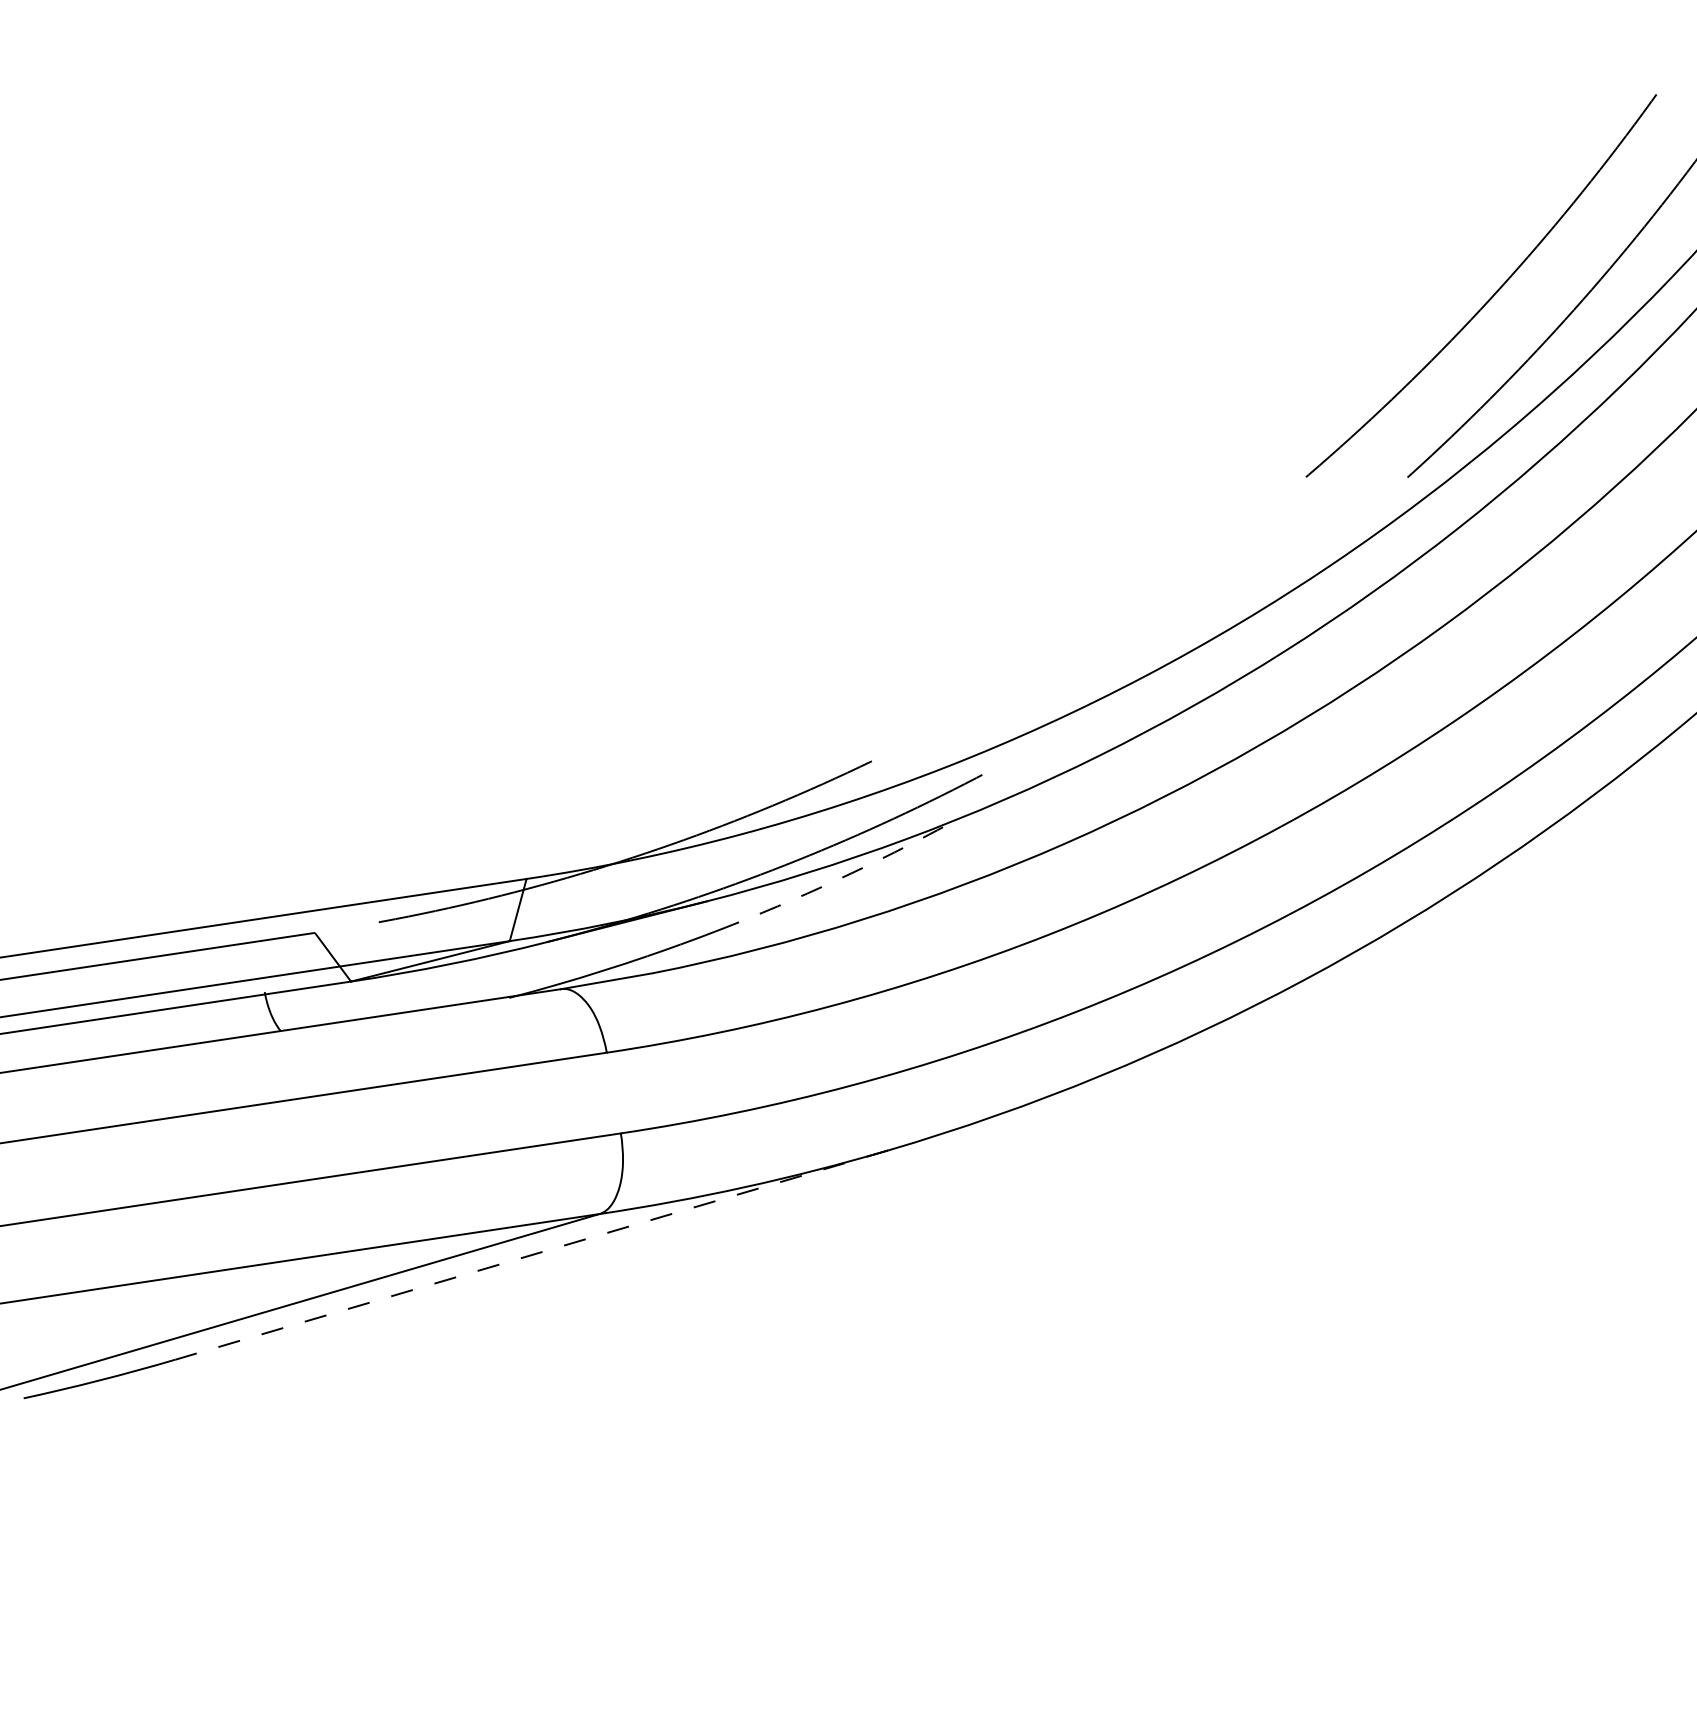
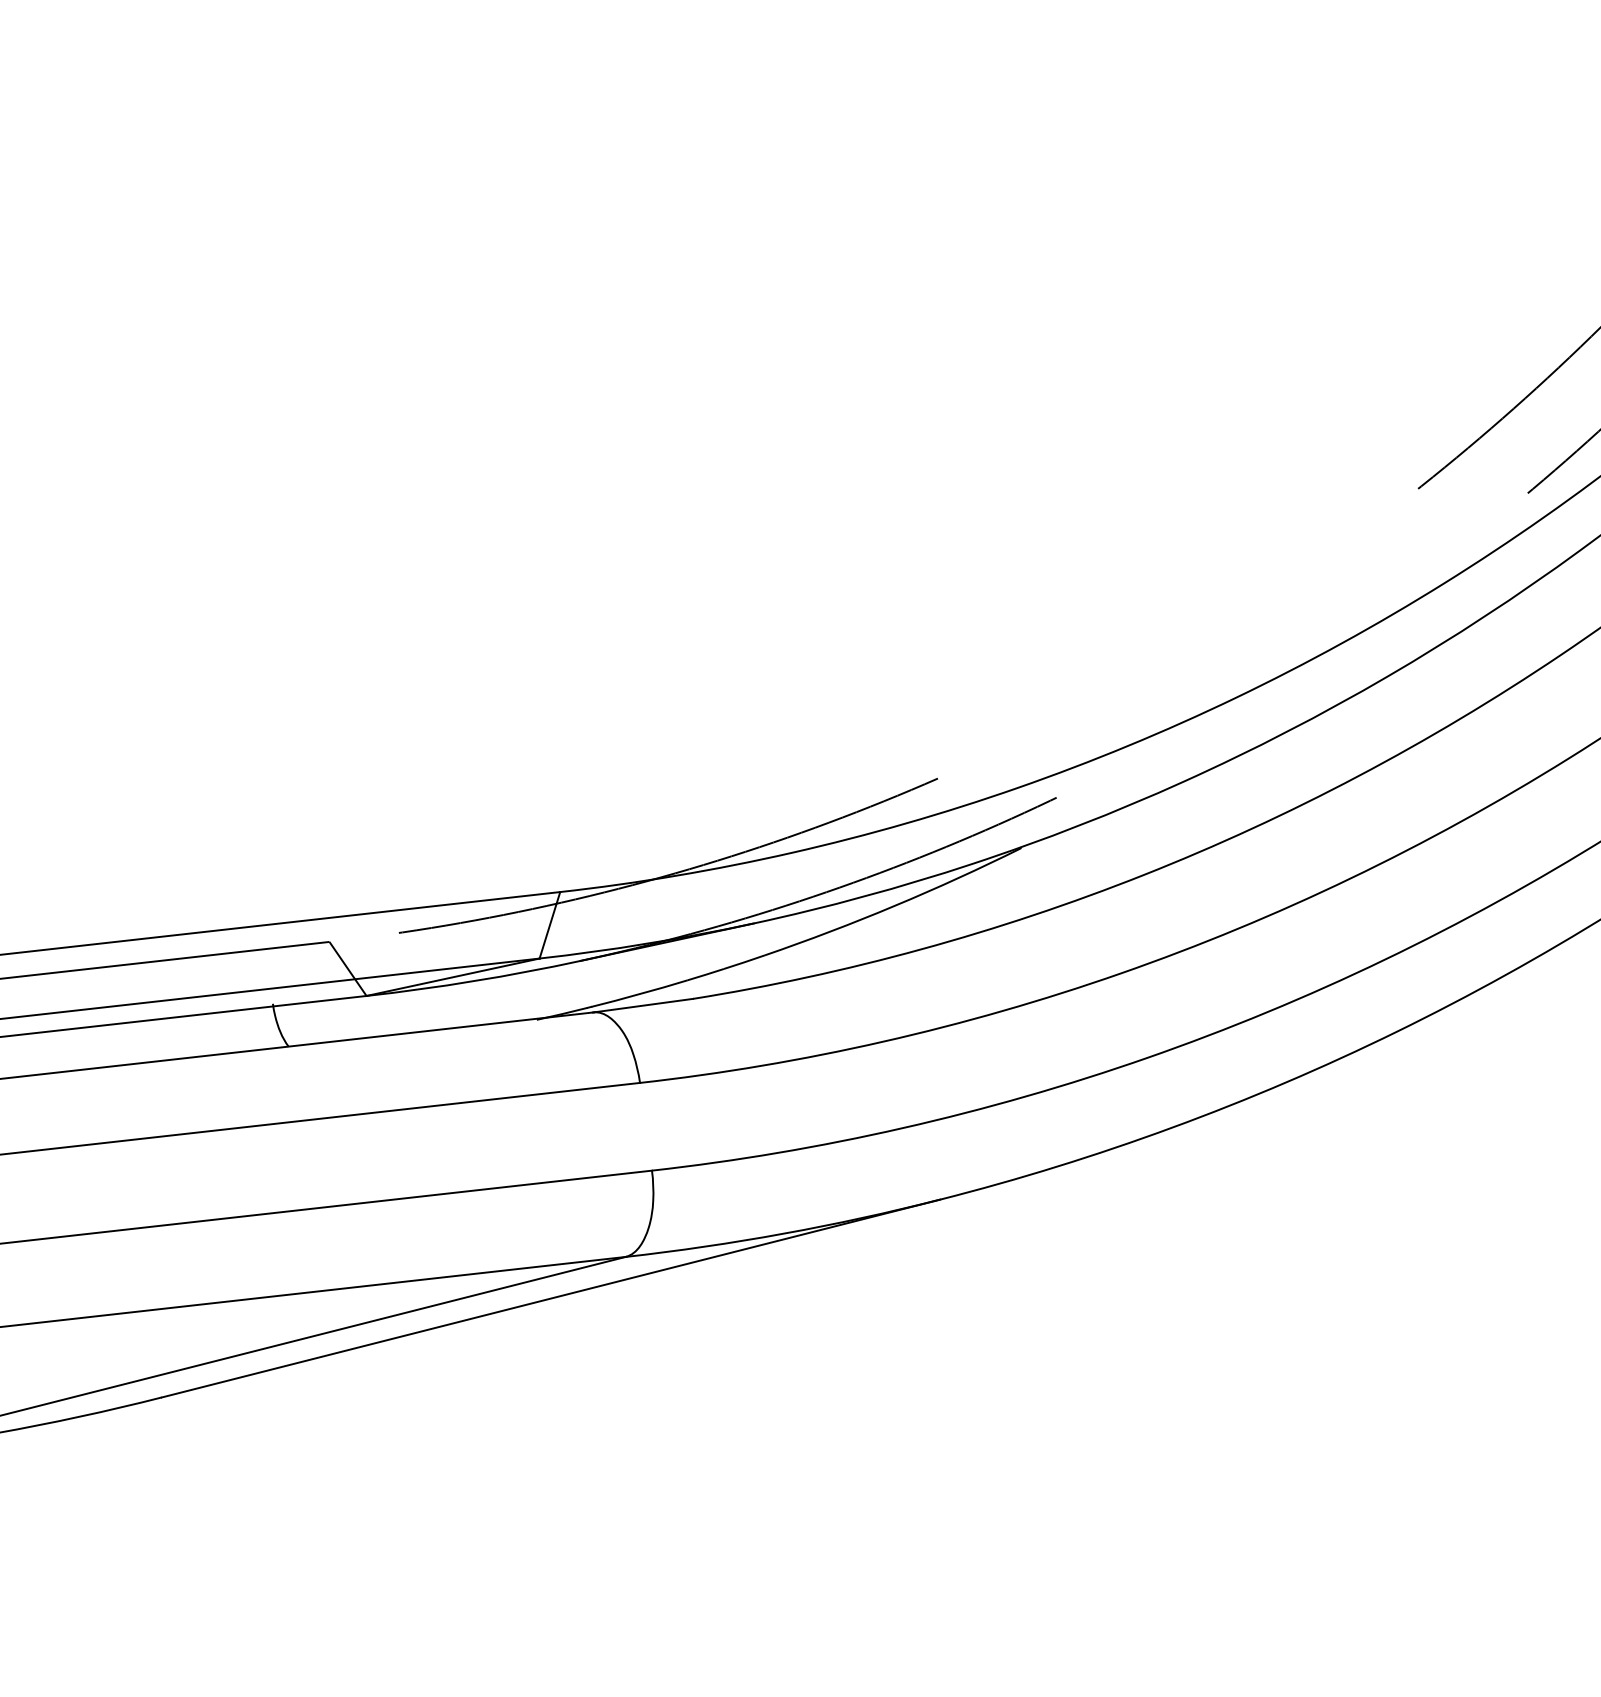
arc: (836, 880) -> (894, 905), dashed -> solid
line: (531, 1255) -> (550, 1299), dashed -> solid

